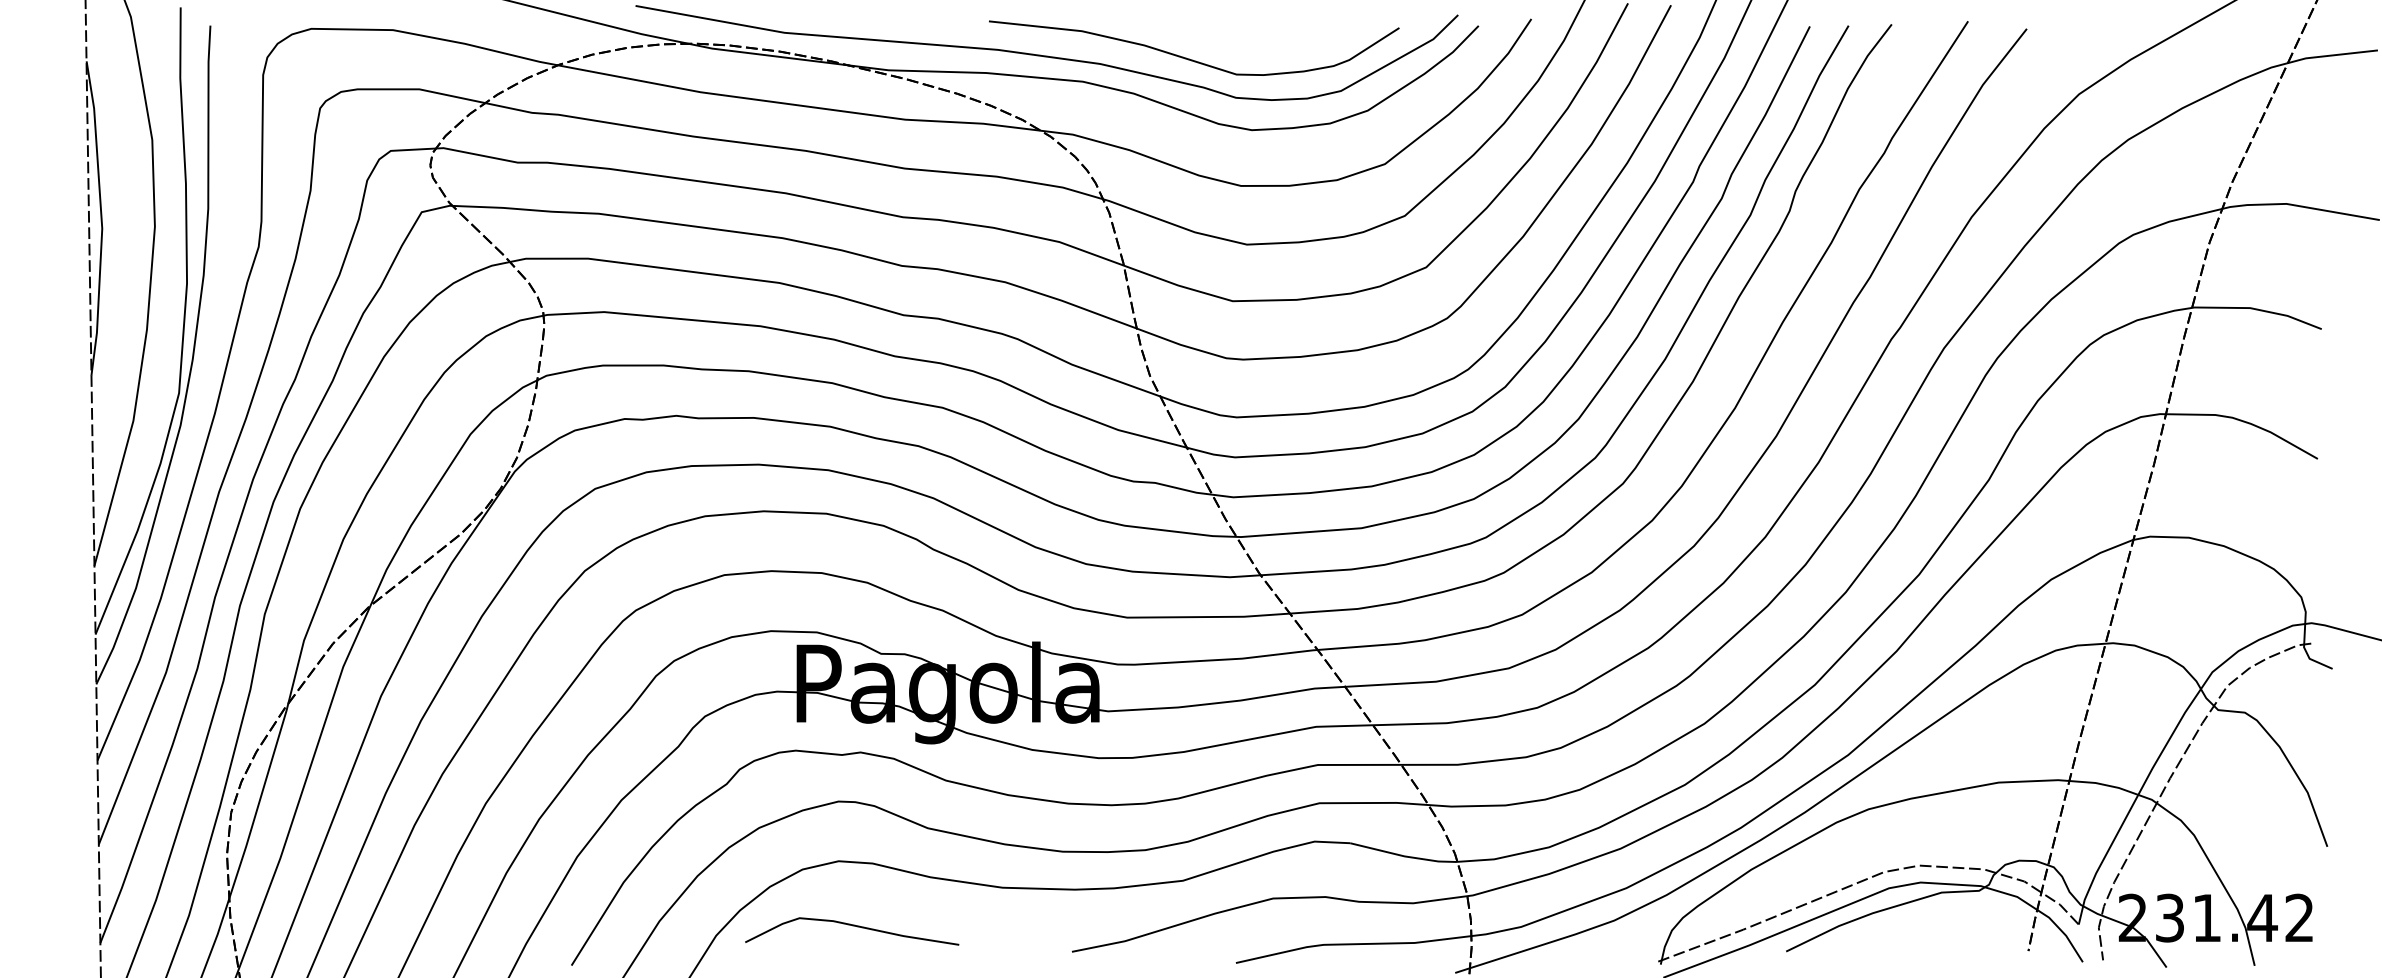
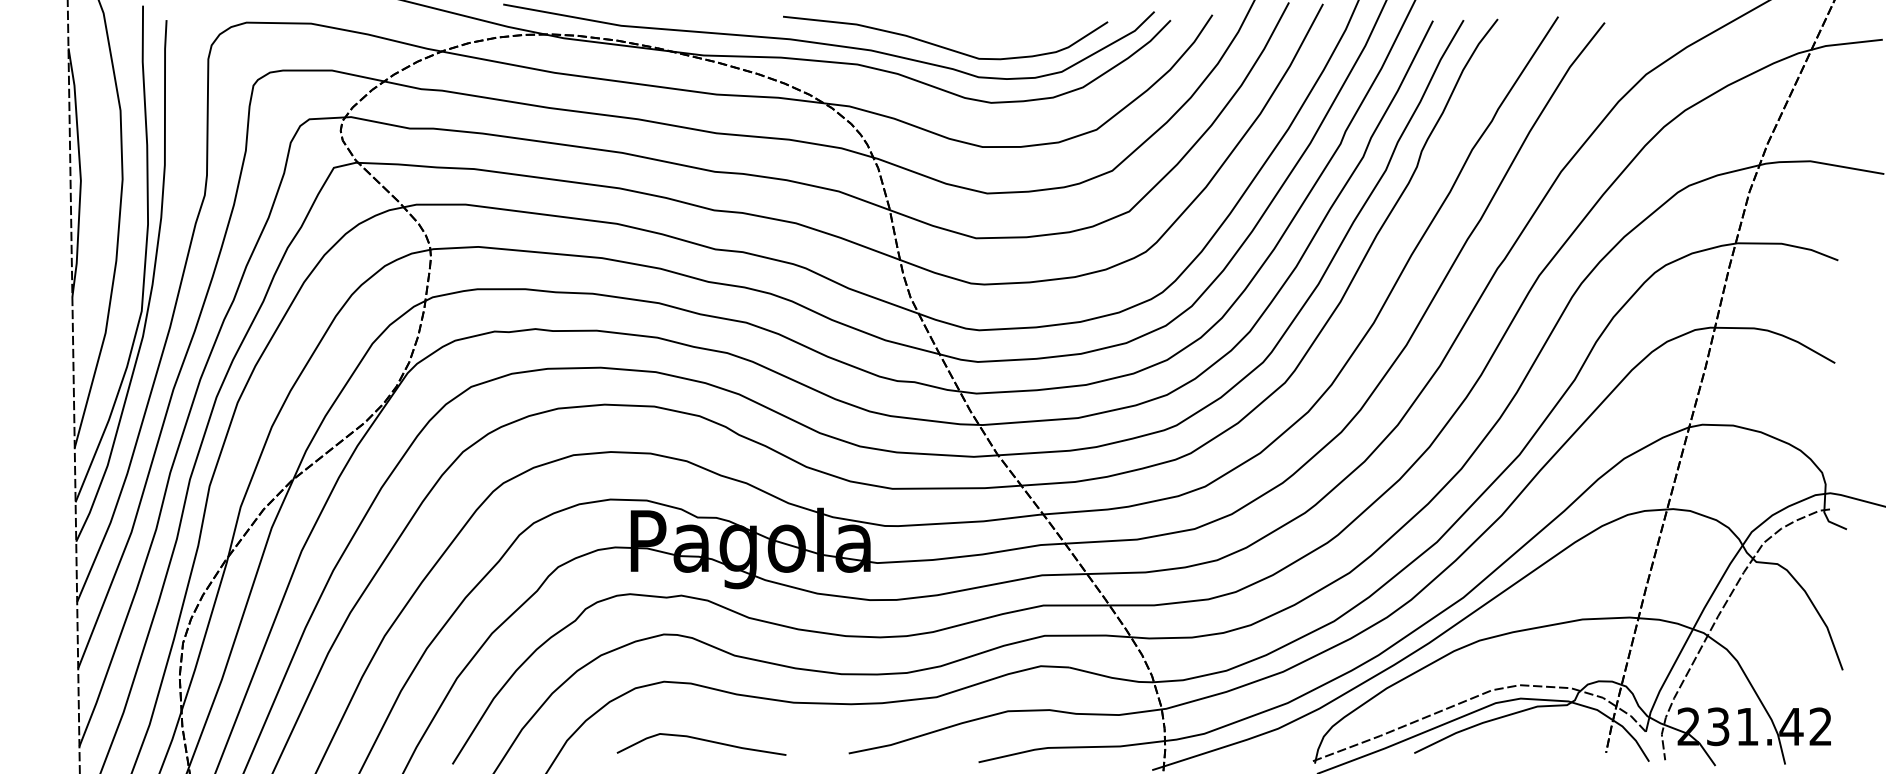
curve: (852, 926) -> (701, 740), moved

